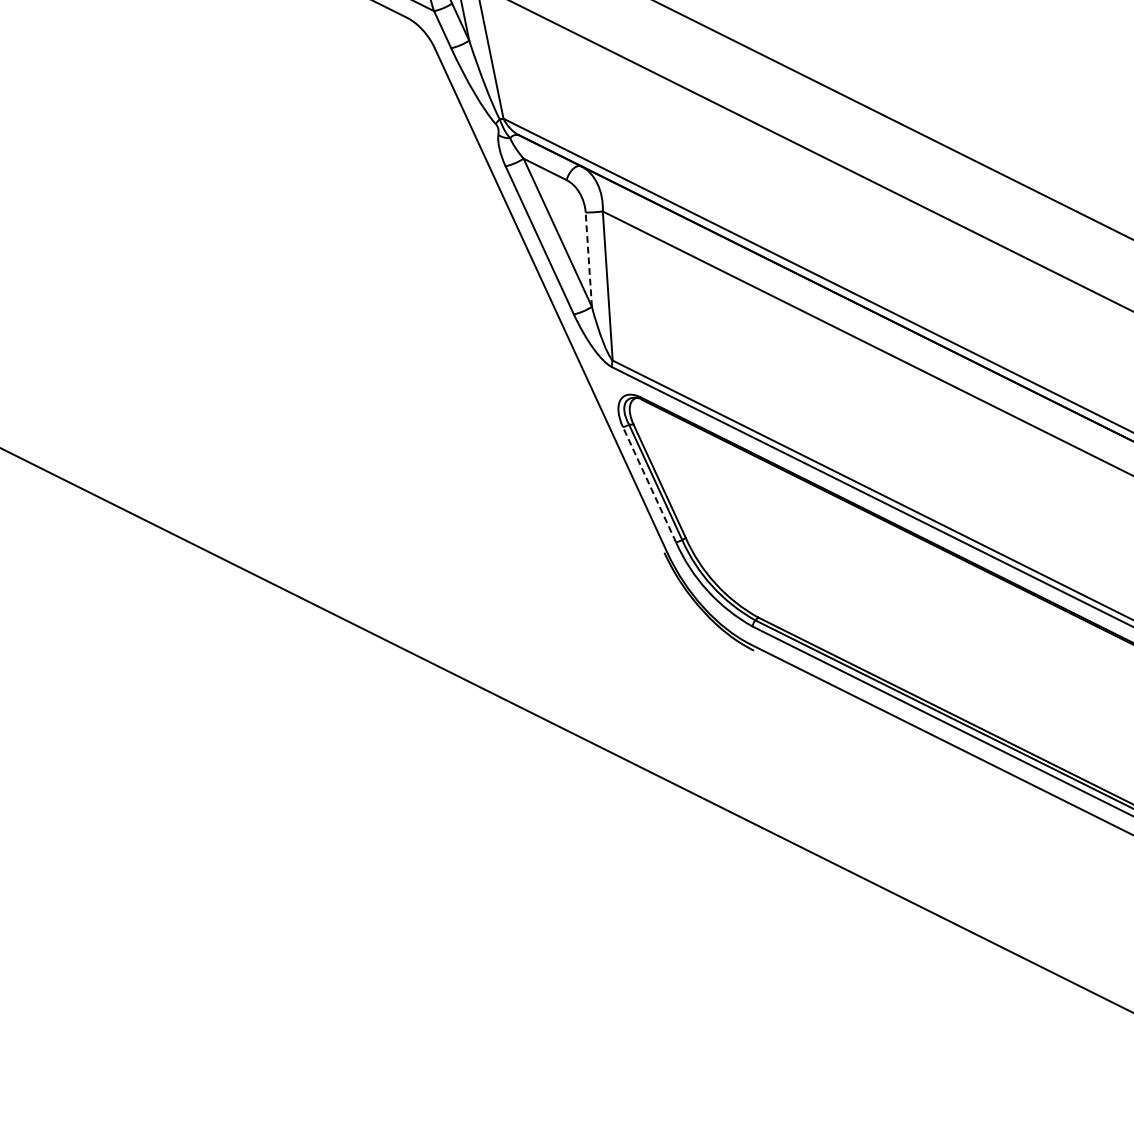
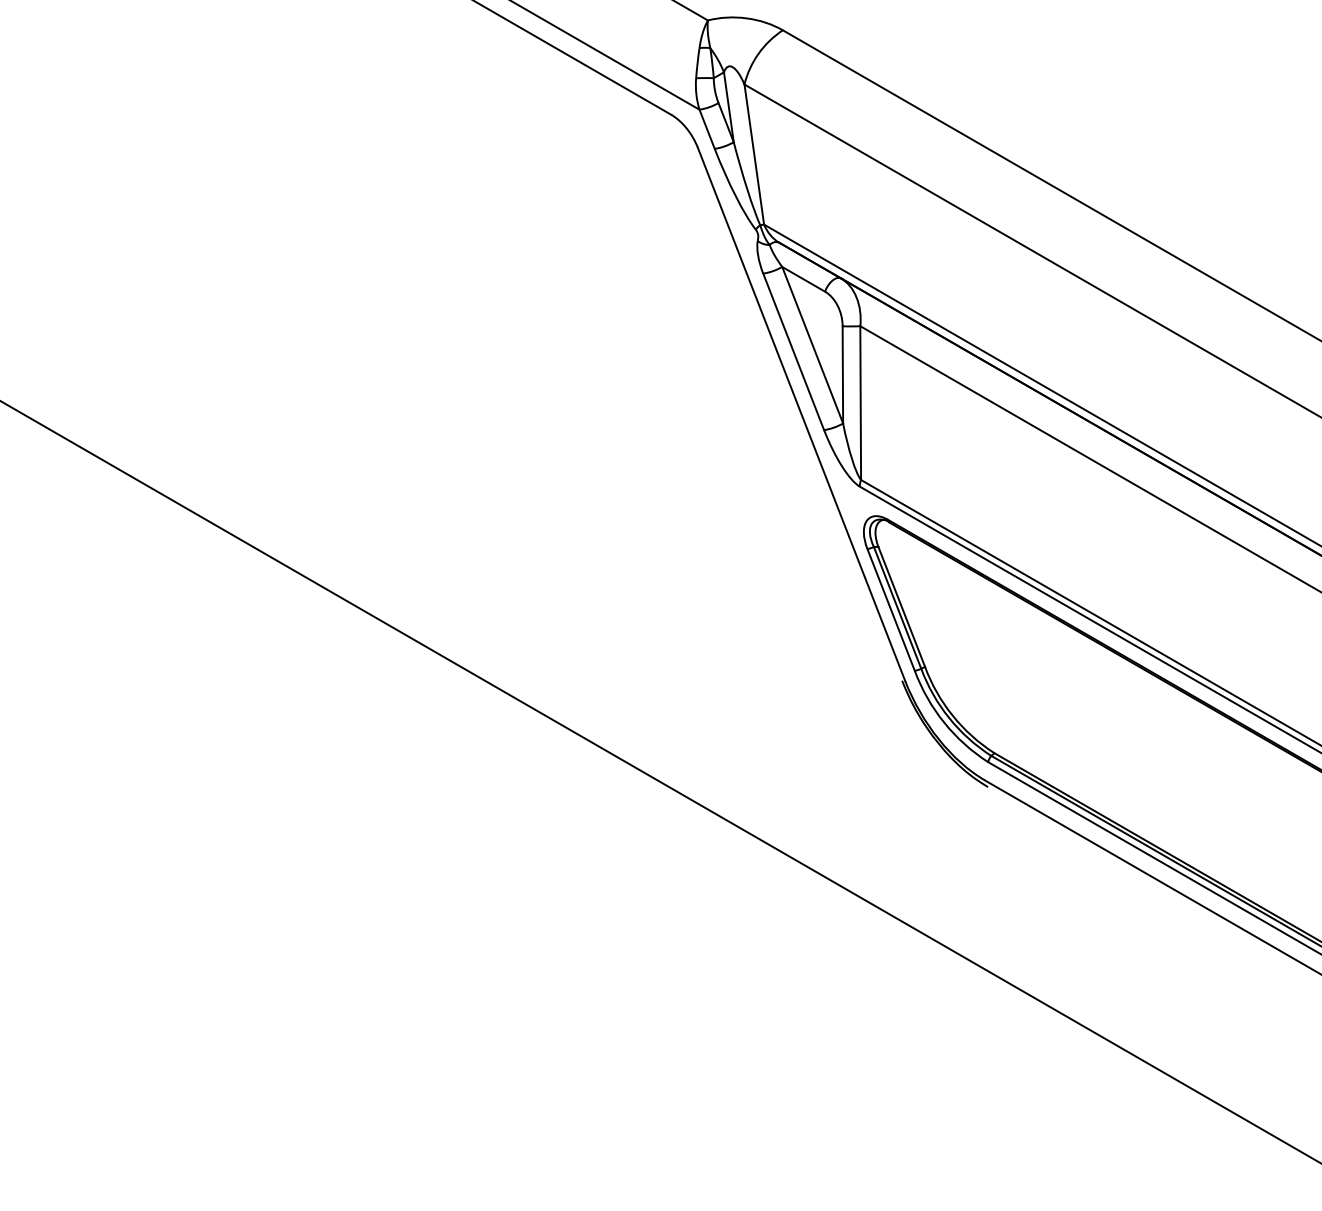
line: (588, 259) -> (842, 374), dashed -> solid
line: (648, 484) -> (890, 609), dashed -> solid

